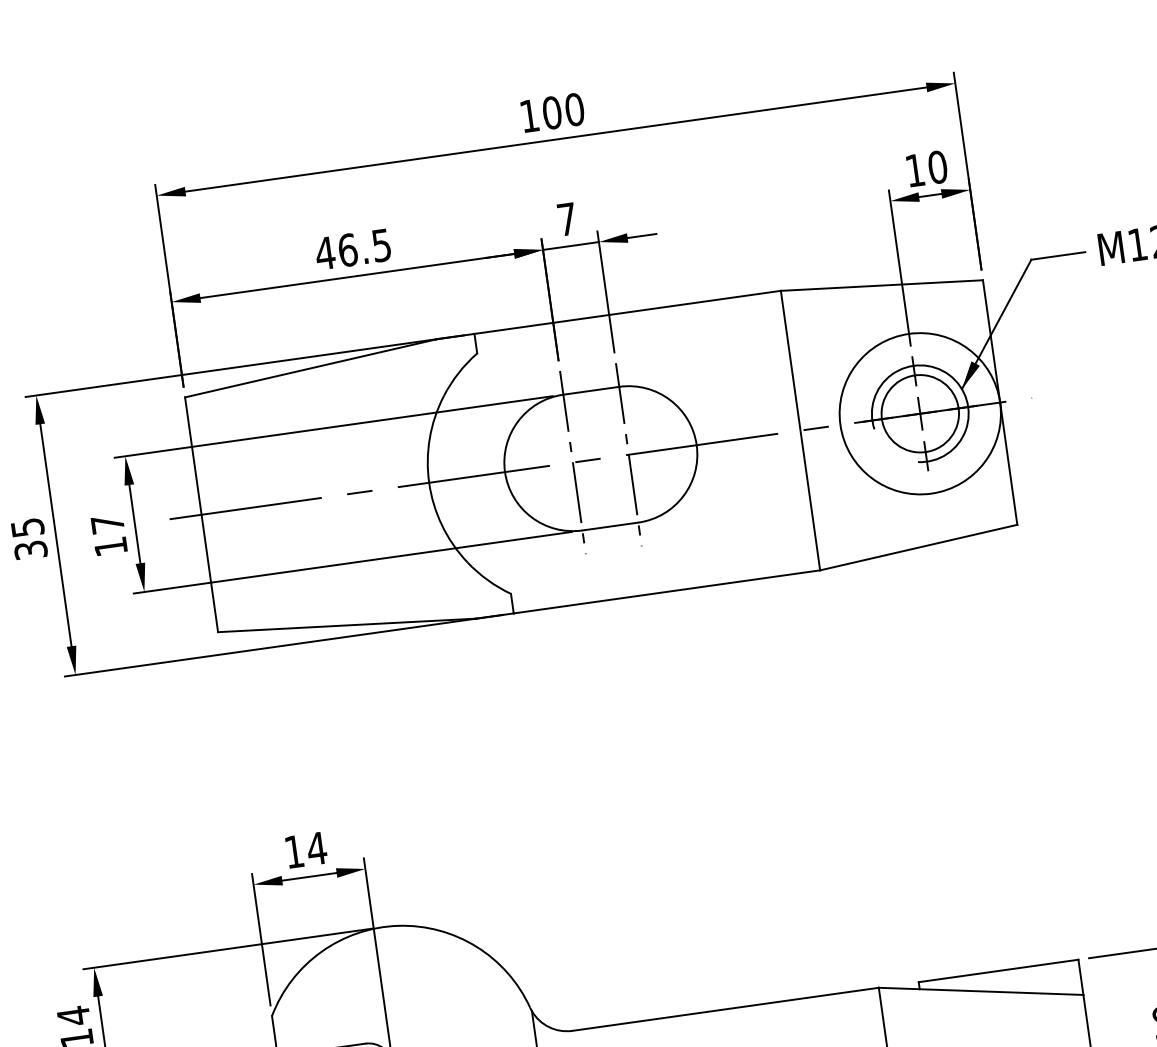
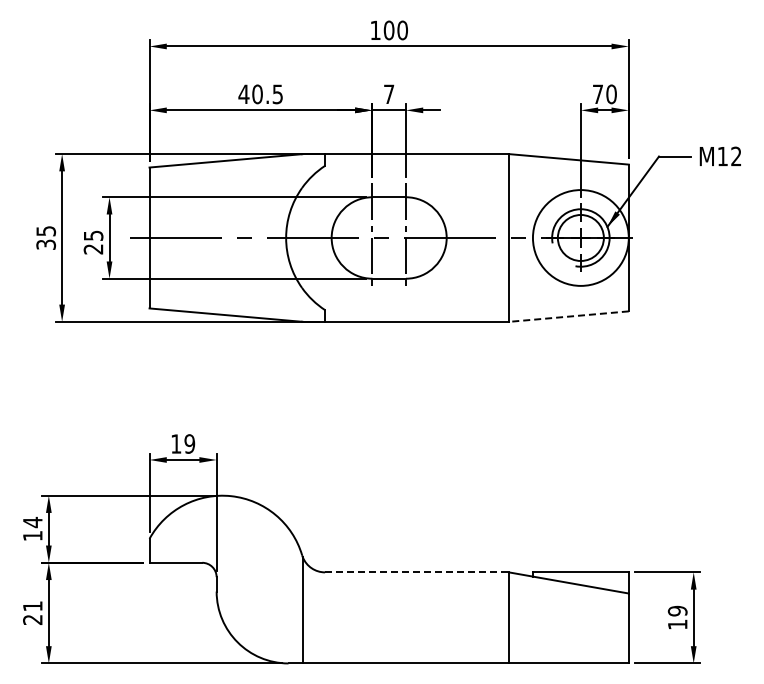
text: (914, 169) -> (597, 93), 10 -> 70
text: (347, 248) -> (257, 93), 46.5 -> 40.5
text: (109, 535) -> (93, 242), 17 -> 25
line: (918, 547) -> (568, 316), solid -> dashed
text: (316, 847) -> (189, 443), 14 -> 19
line: (726, 1009) -> (417, 572), solid -> dashed

